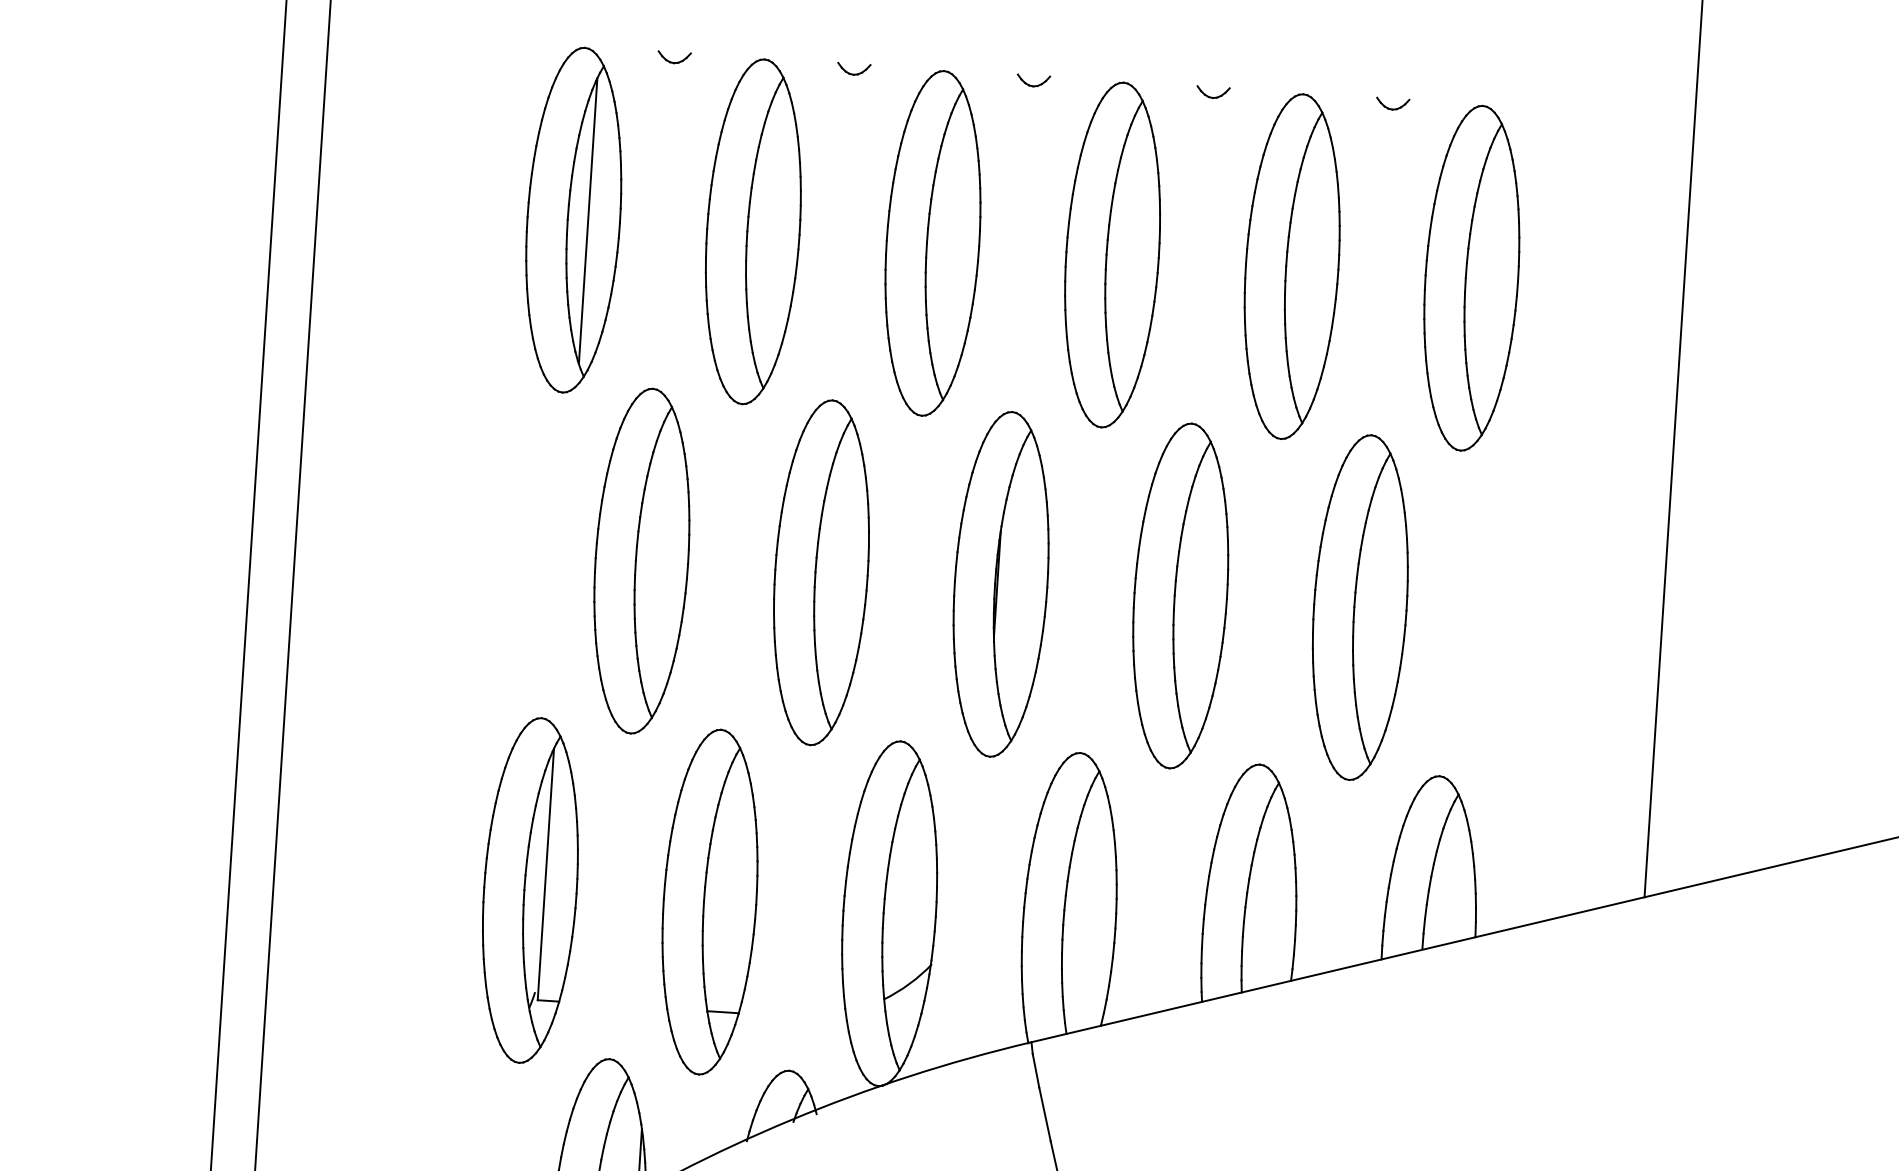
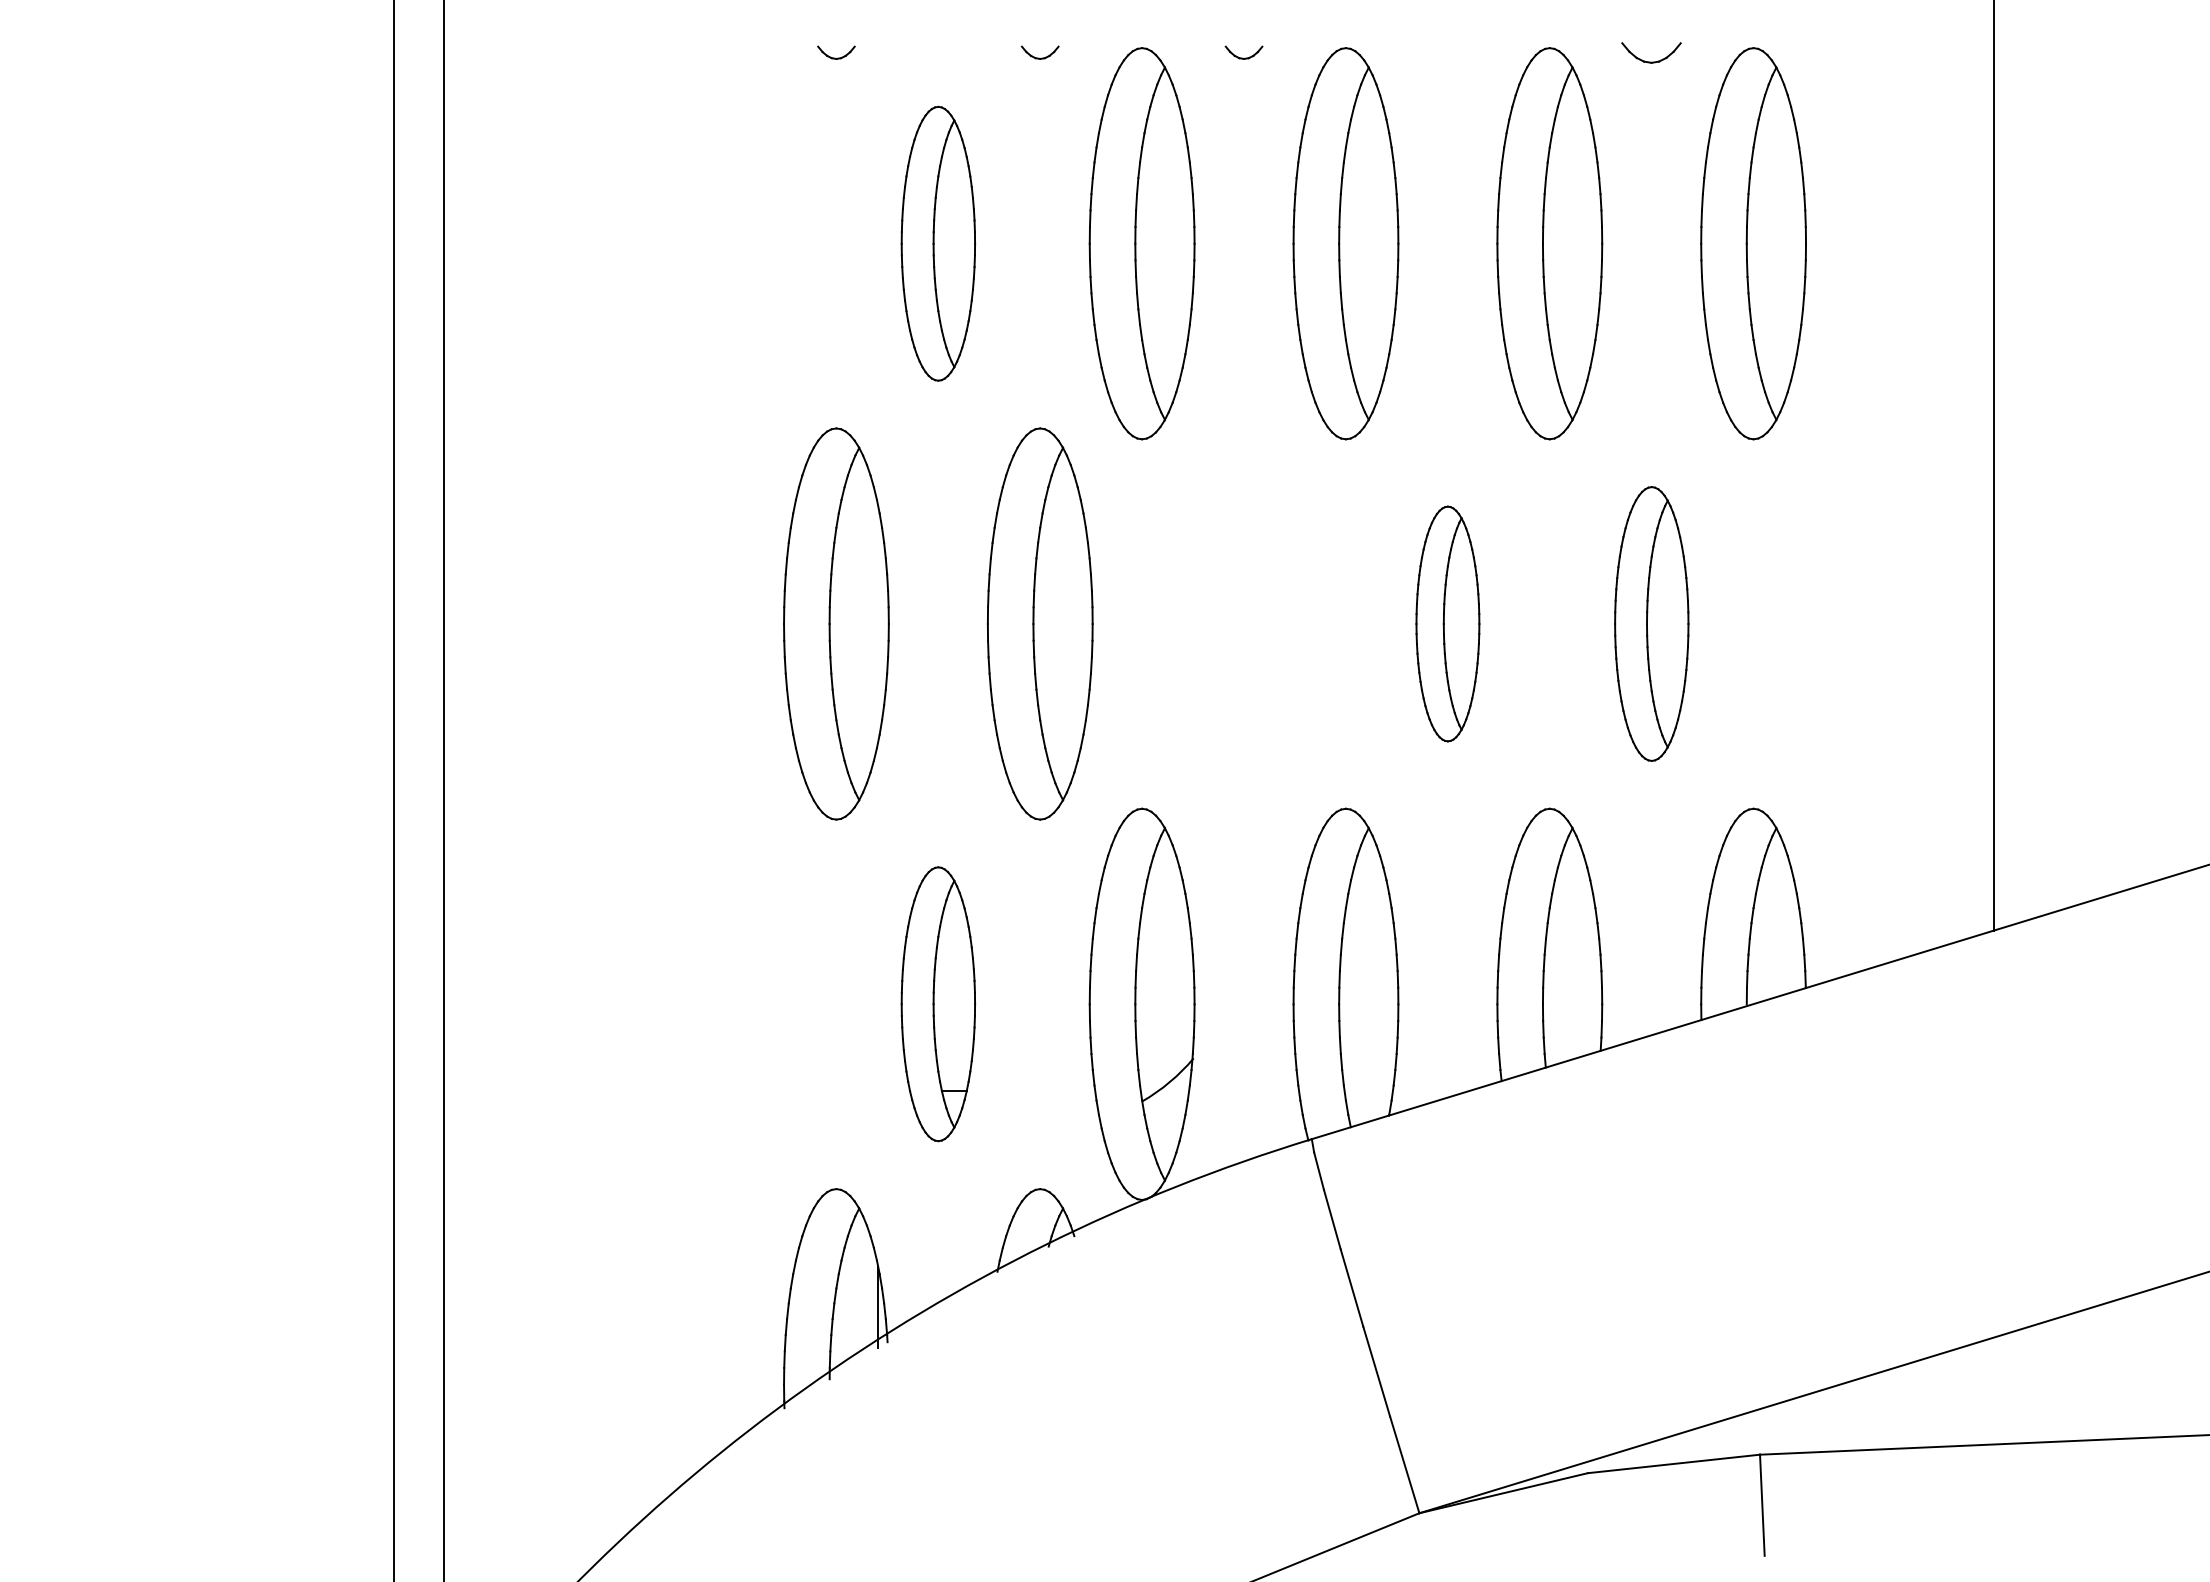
part: (1212, 92) -> (1447, 52), removed
part: (1392, 103) -> (1651, 52), size x1.6
part: (573, 220) -> (734, 243), removed
part: (753, 231) -> (938, 243), size x0.7
part: (1000, 583) -> (1243, 623), removed
part: (1180, 595) -> (1447, 623), size x0.6
part: (1360, 607) -> (1651, 623), size x0.7
part: (530, 889) -> (734, 1003), removed
part: (710, 901) -> (938, 1003), size x0.7

